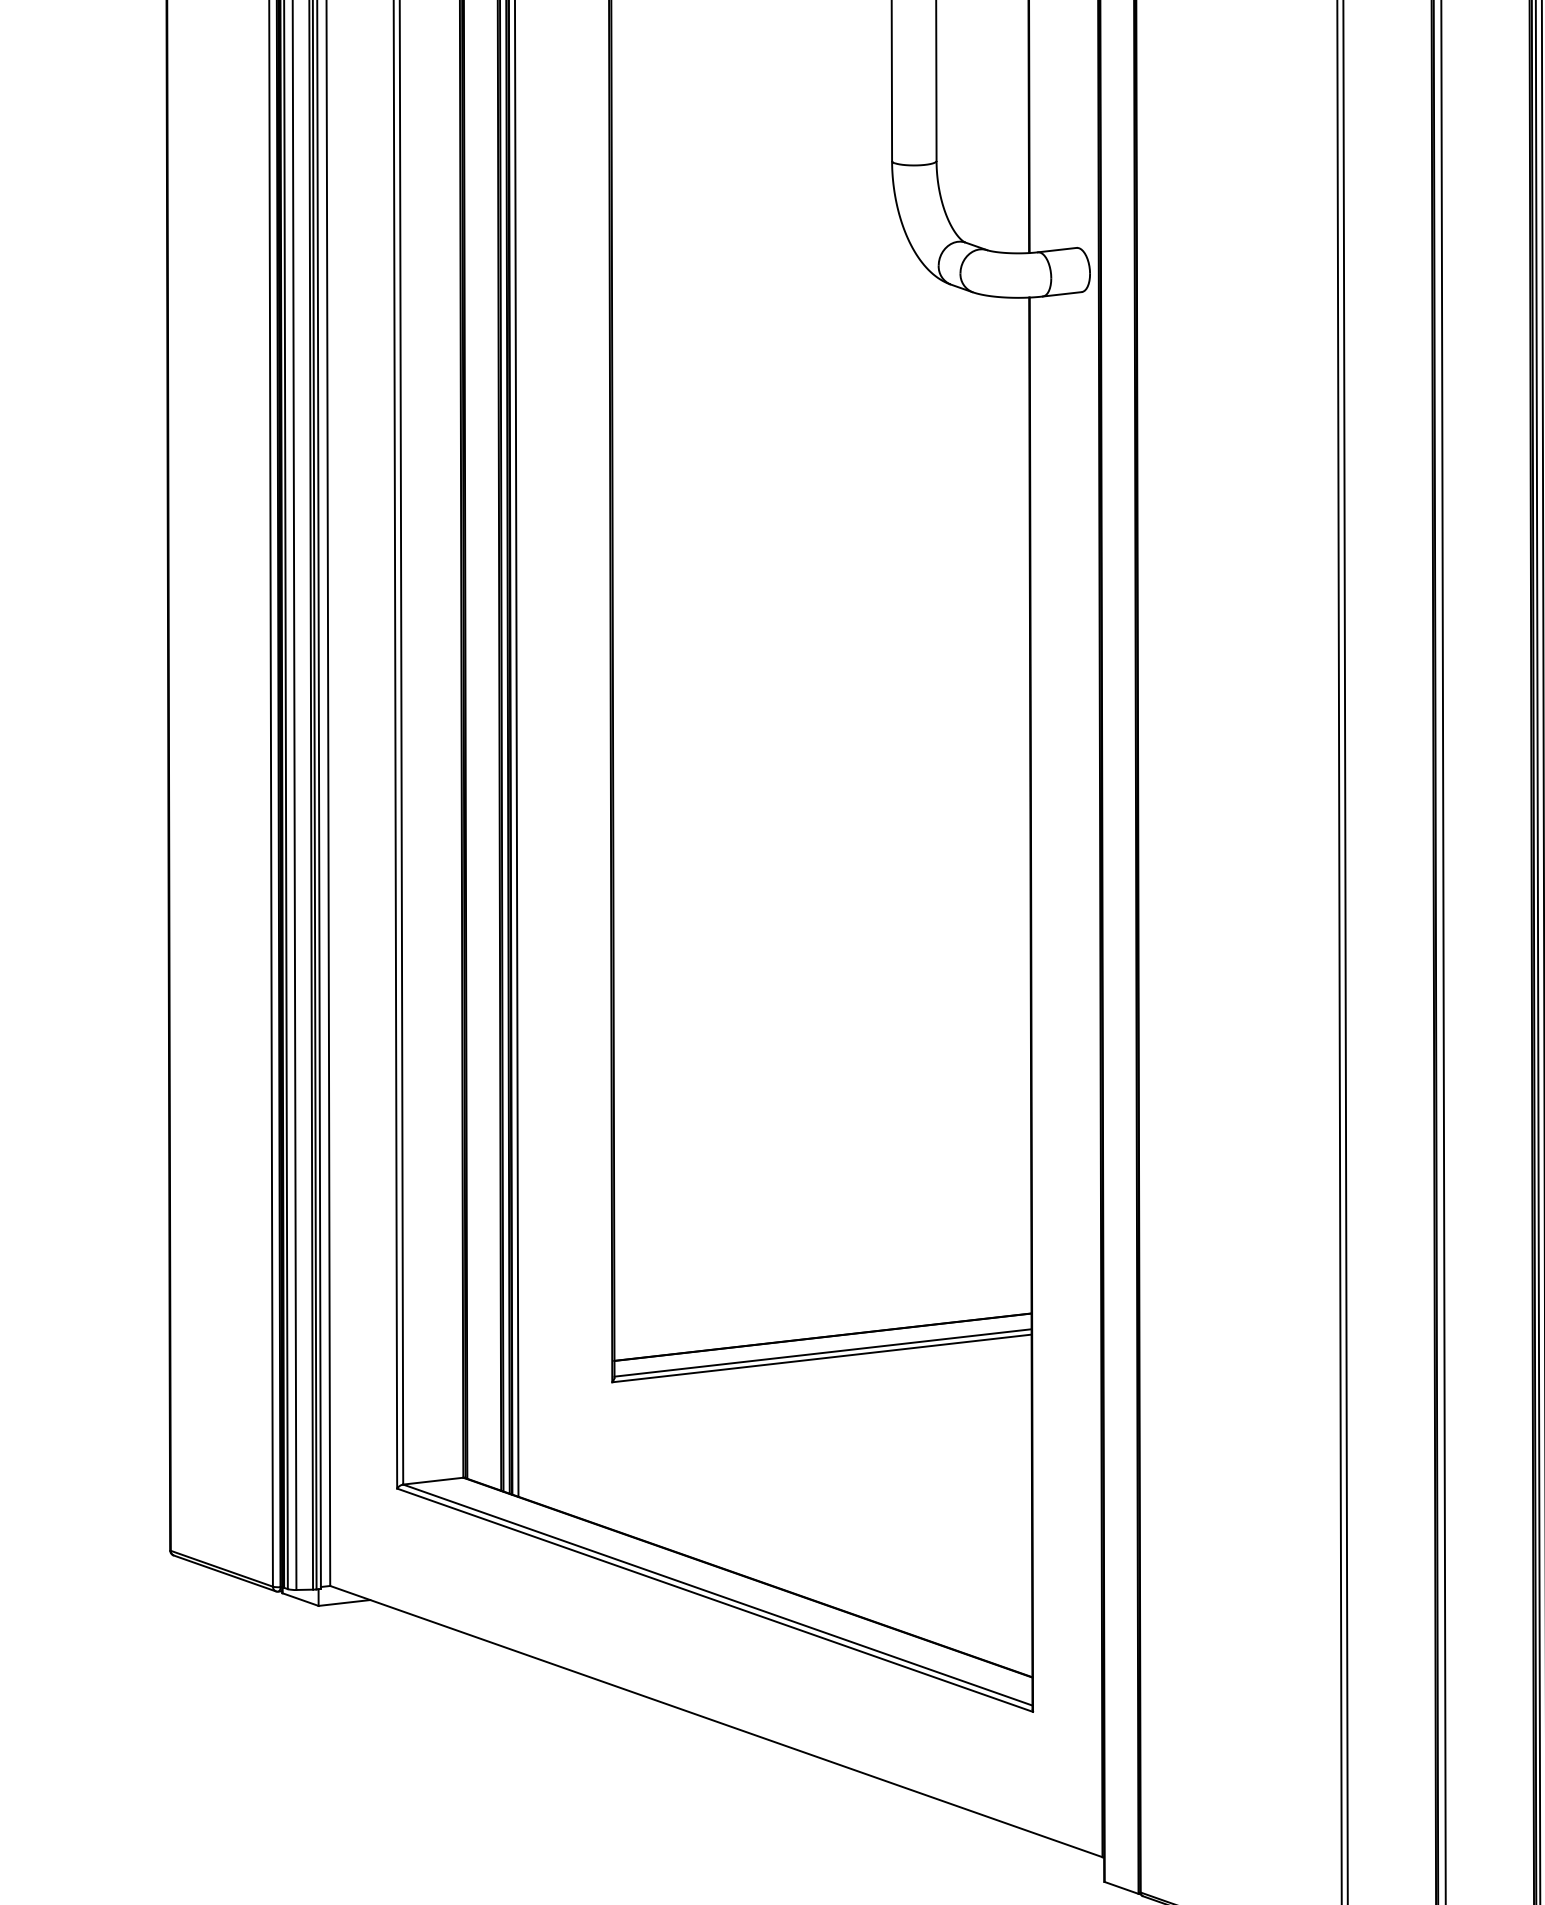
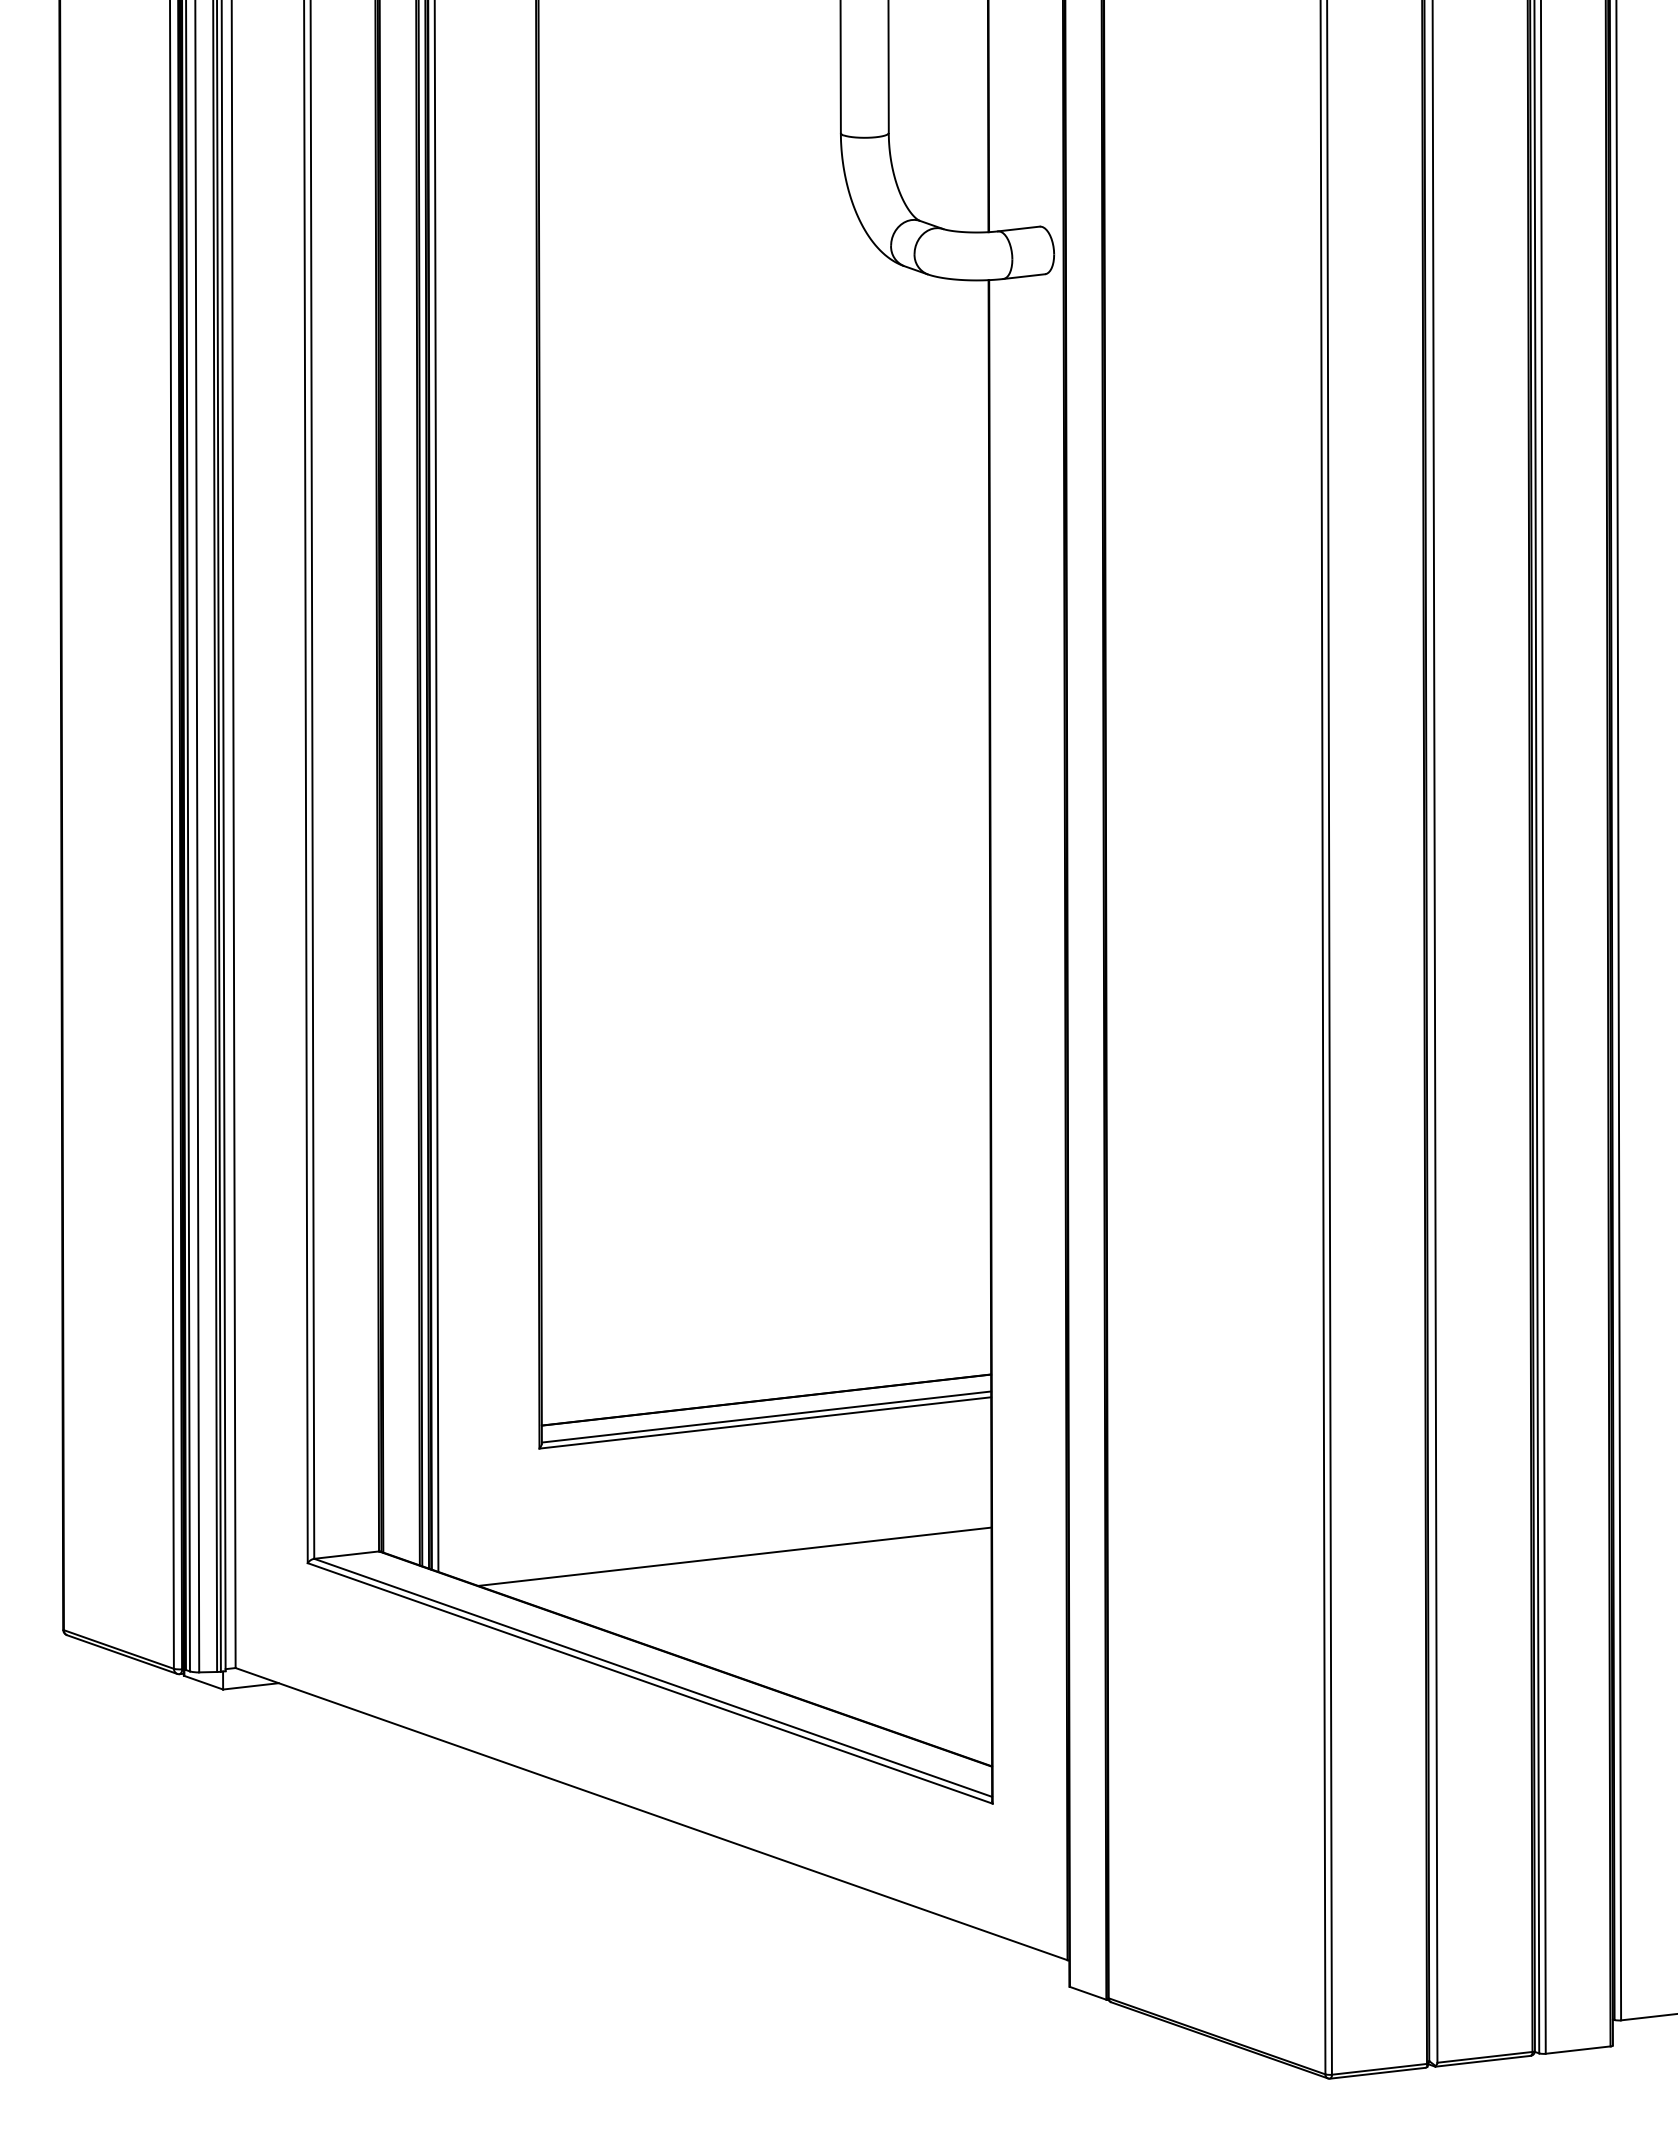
line: (793, 1482) -> (734, 1556), added

